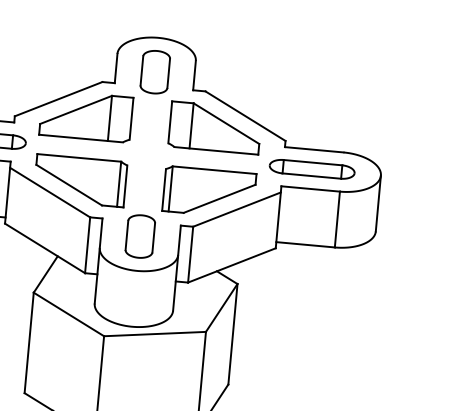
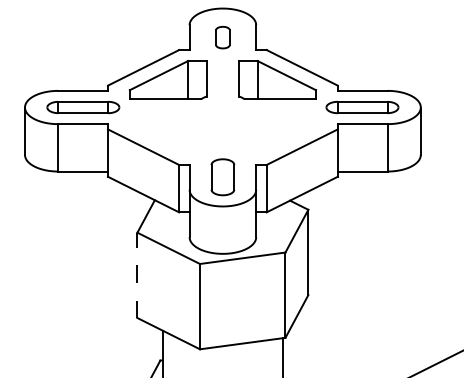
part: (154, 71) -> (222, 37), size x0.6
part: (79, 181) -> (167, 135), removed
part: (209, 193) -> (277, 135), removed
line: (29, 343) -> (137, 275), solid -> dashed

